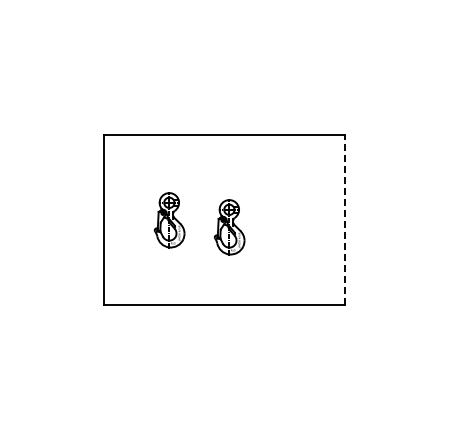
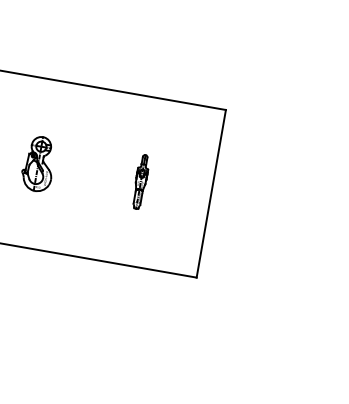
line: (344, 219) -> (211, 193), dashed -> solid
part: (273, 220) -> (140, 182), added
part: (229, 227) -> (96, 181), removed

